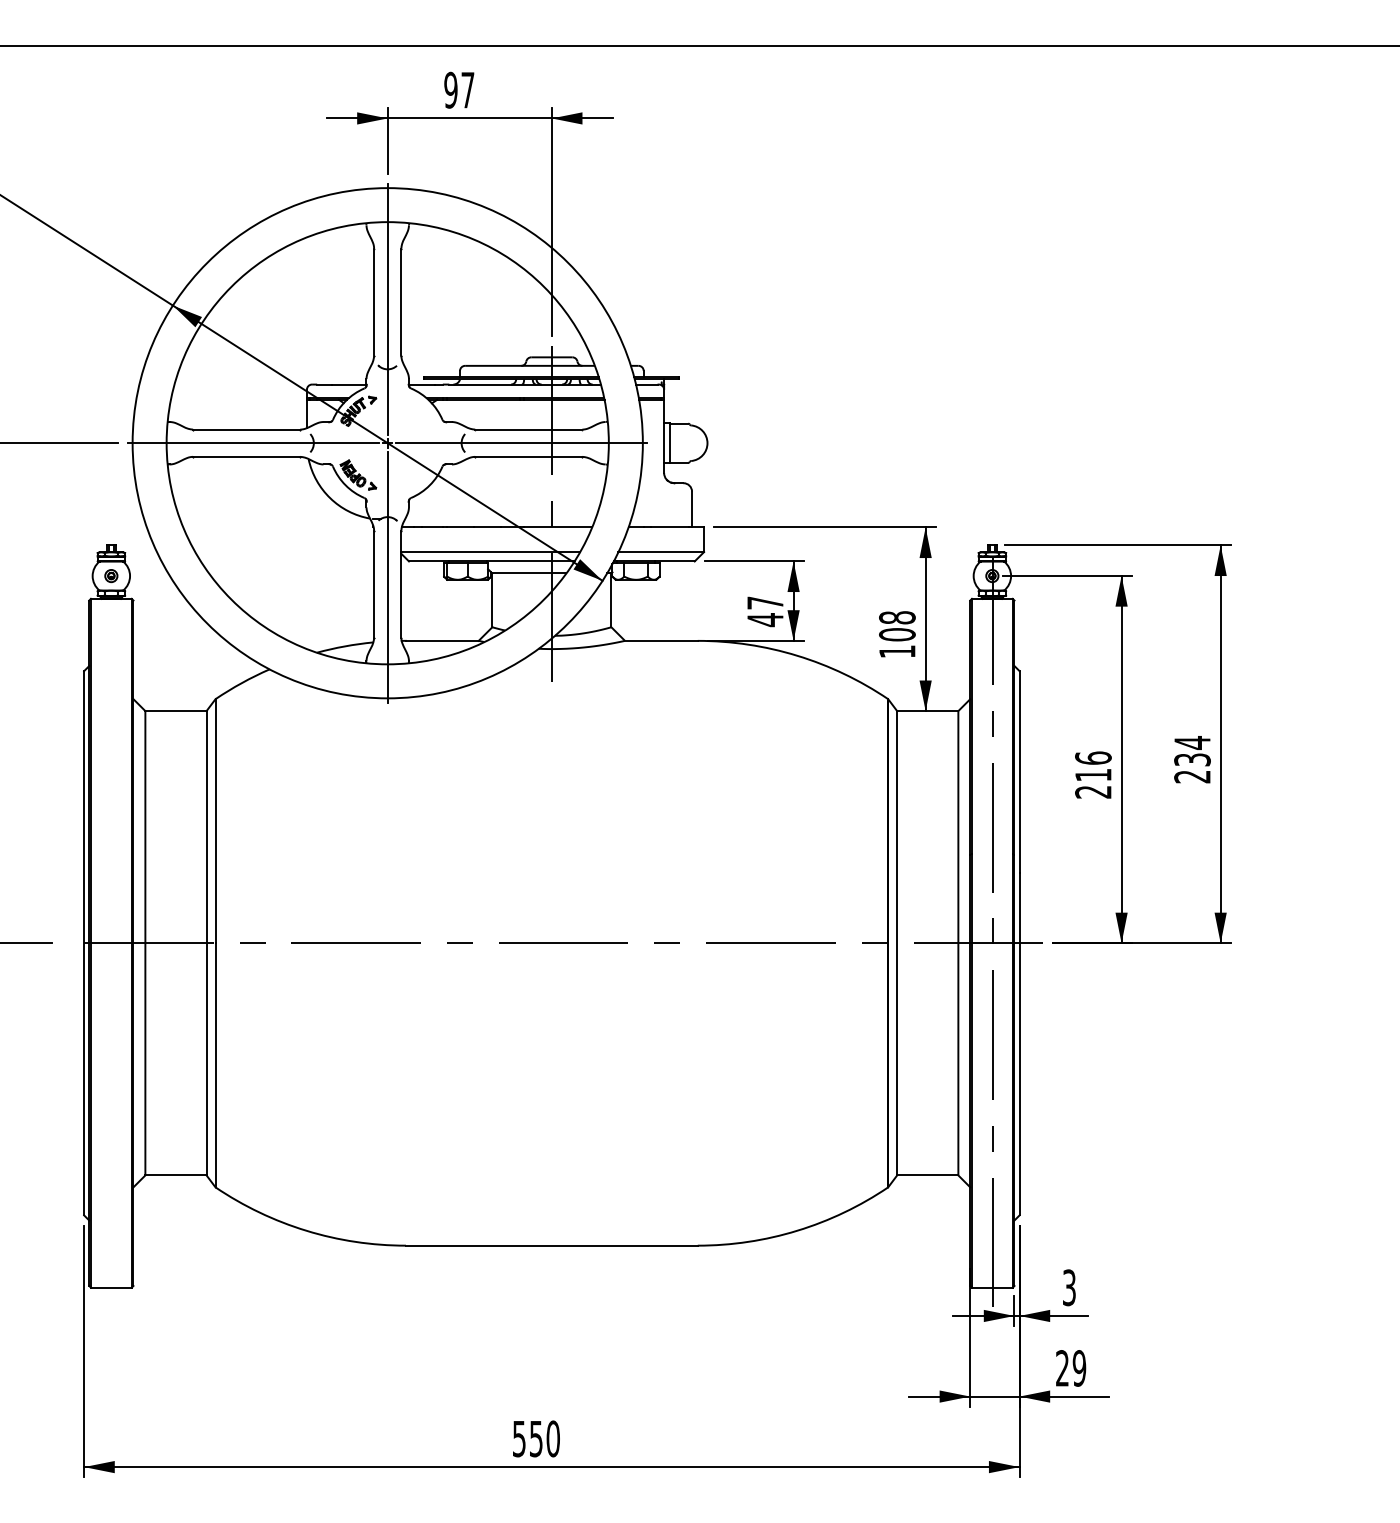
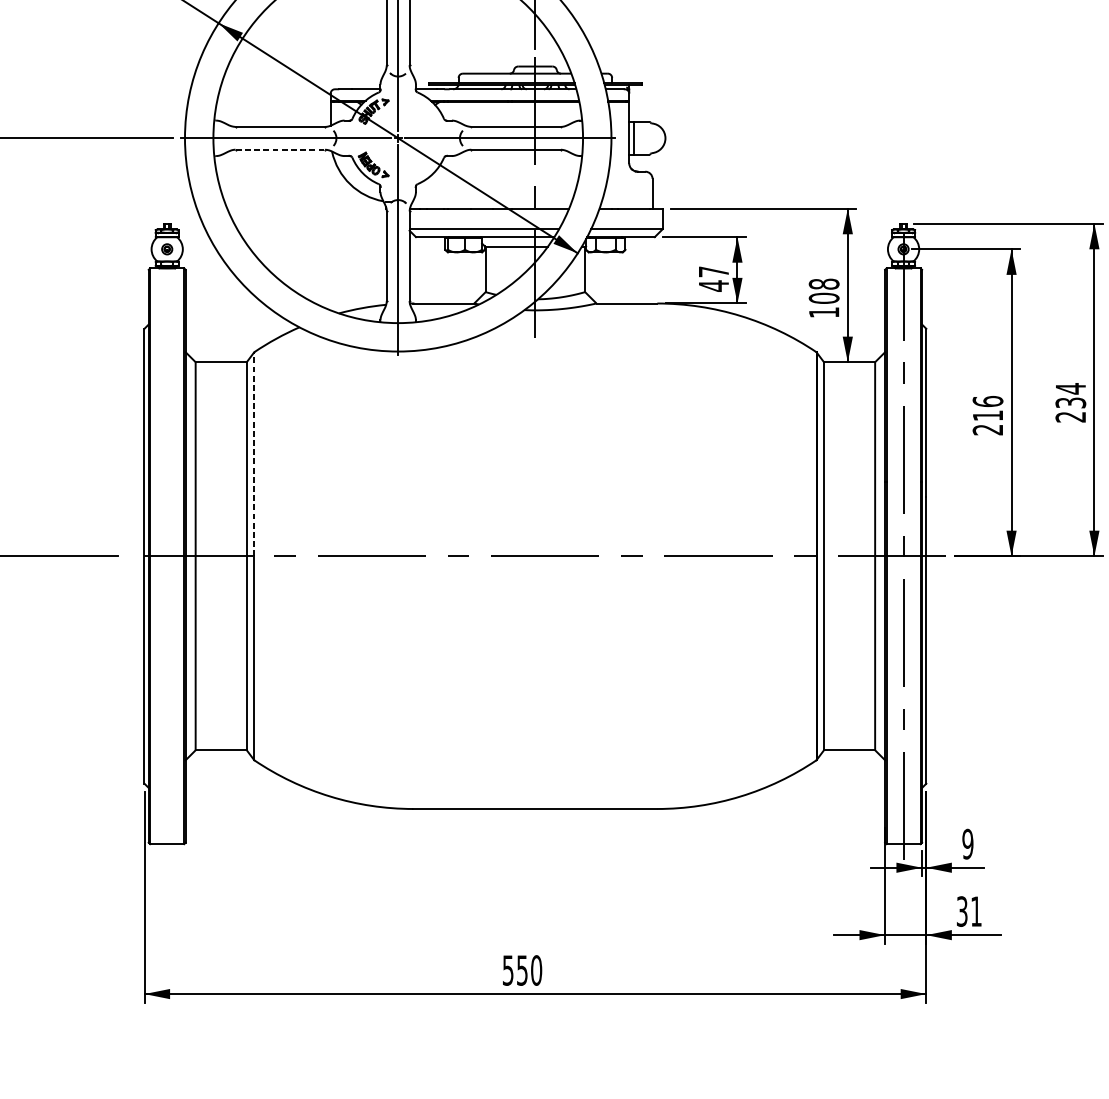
line: (247, 456) -> (281, 149), solid -> dashed
line: (215, 820) -> (254, 453), solid -> dashed
text: (1068, 1287) -> (967, 843), 3 -> 9
text: (1071, 1368) -> (969, 911), 29 -> 31

